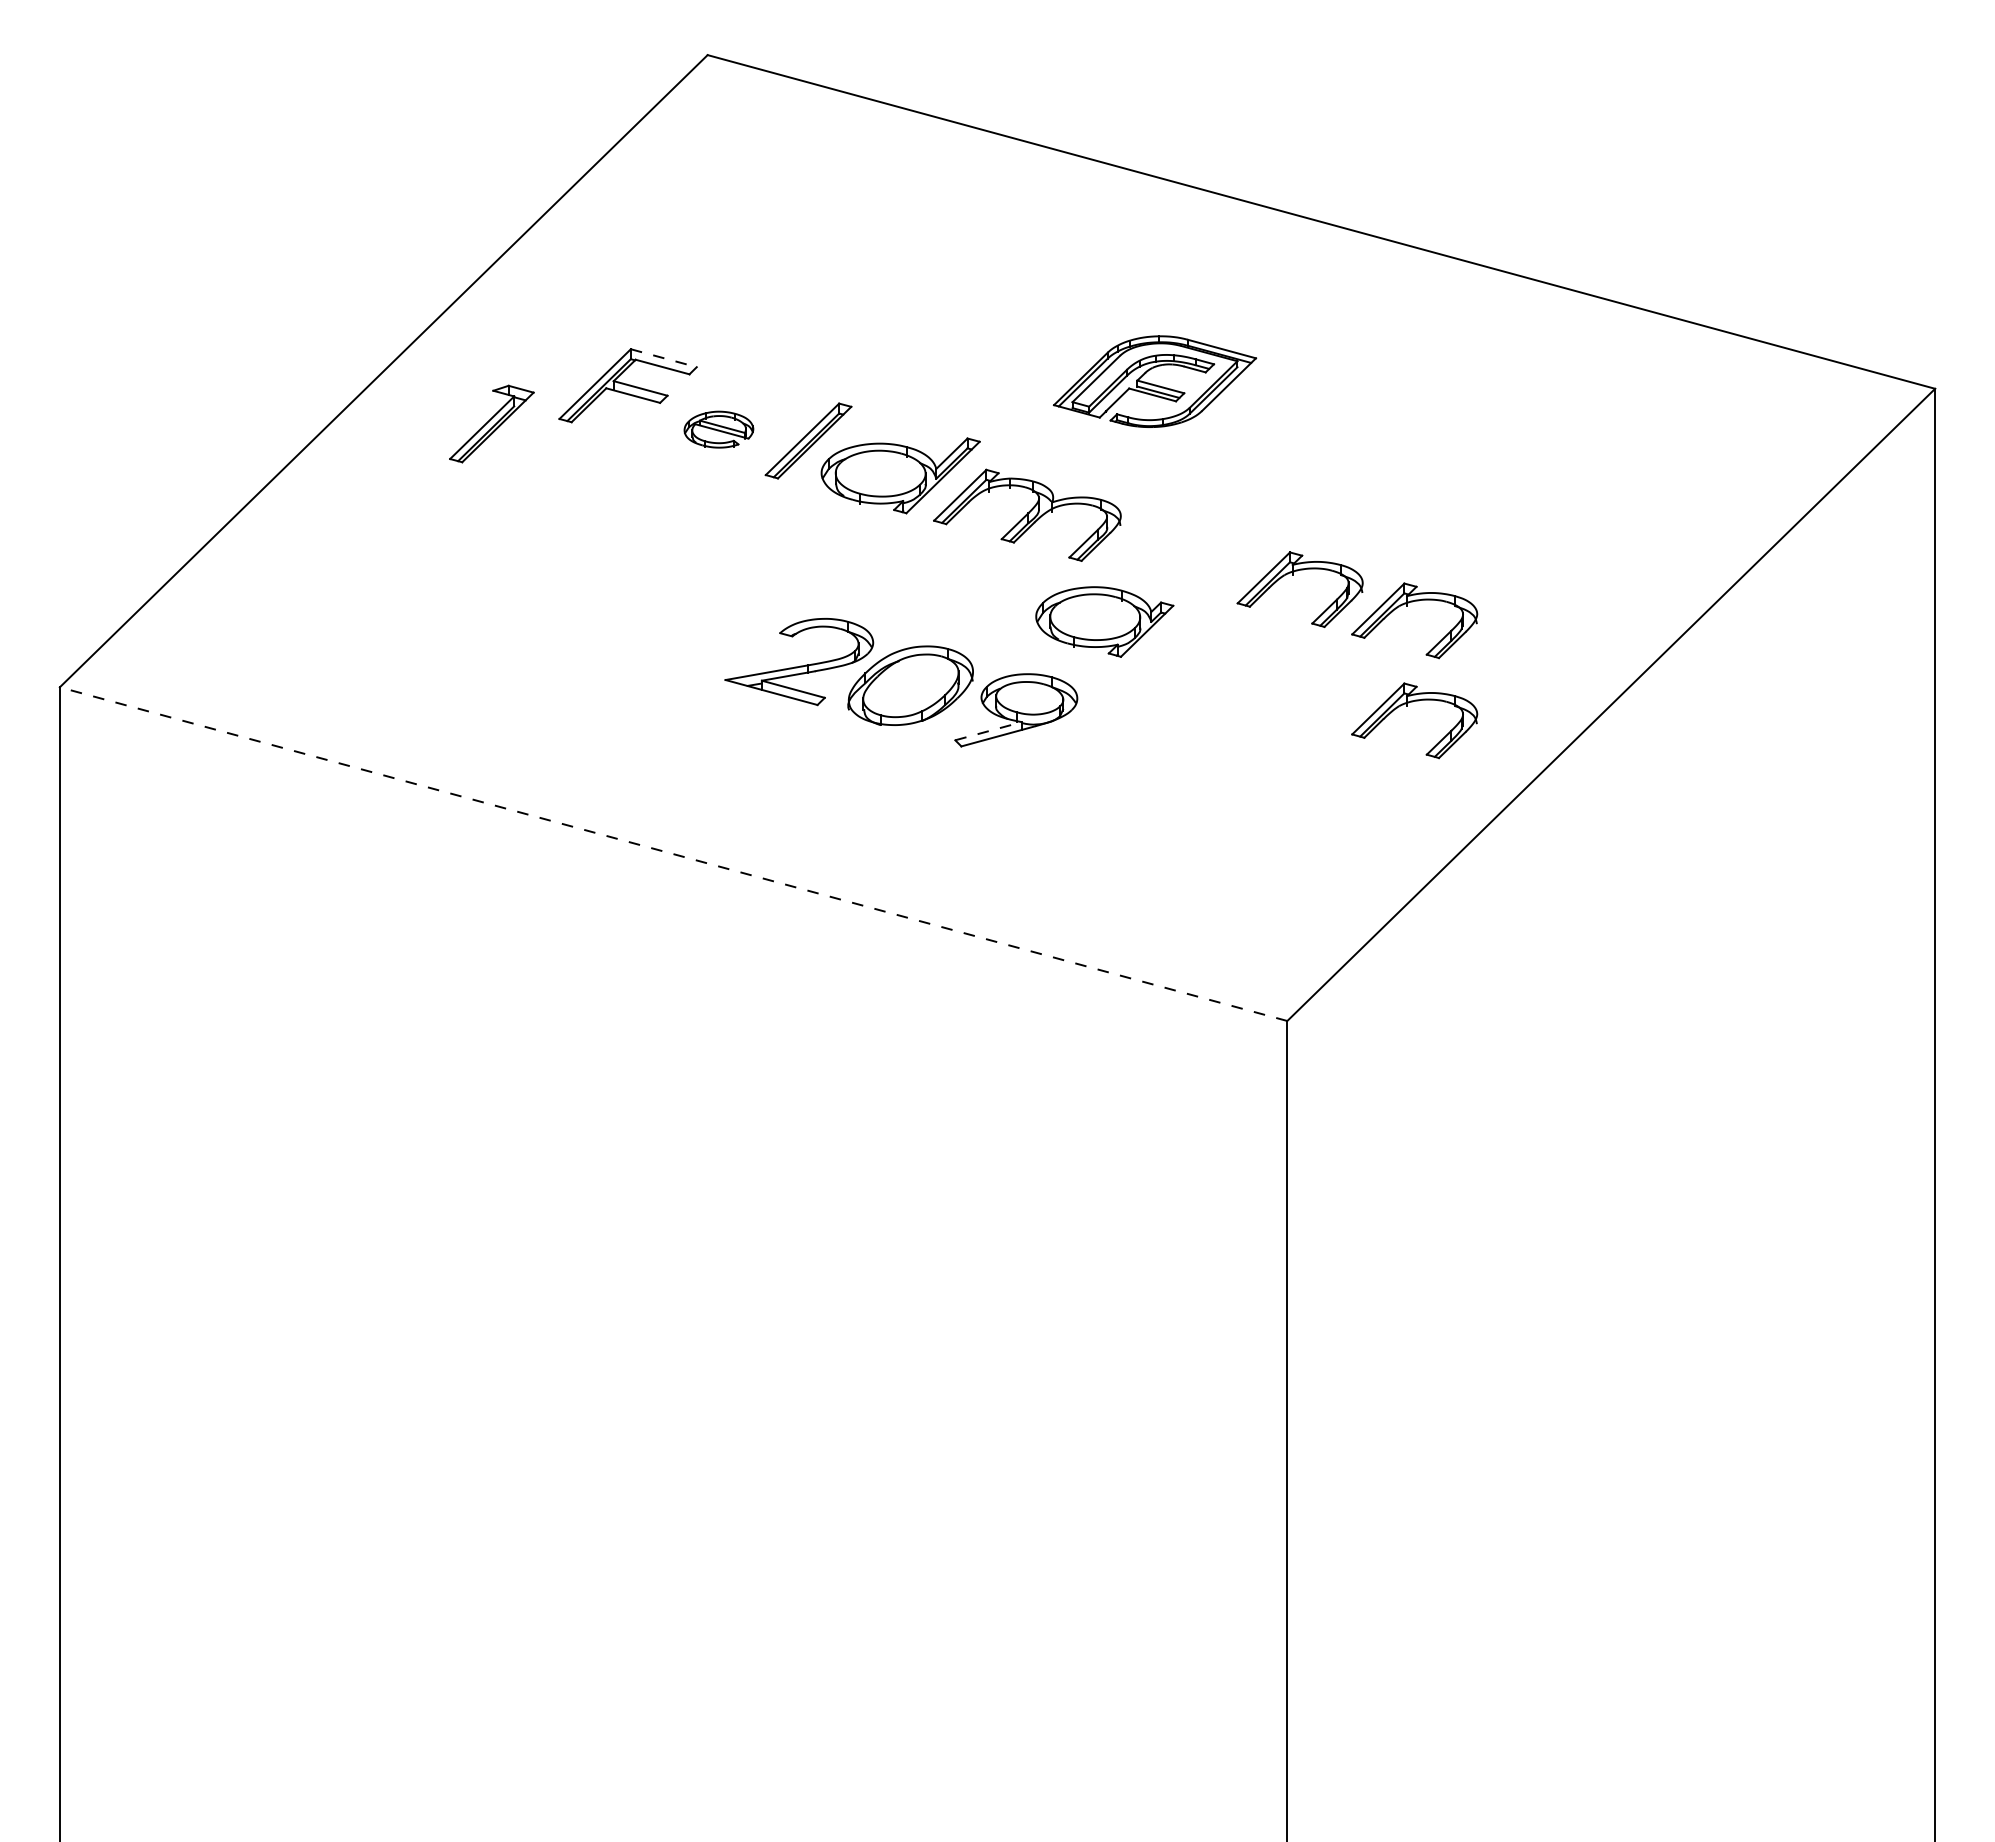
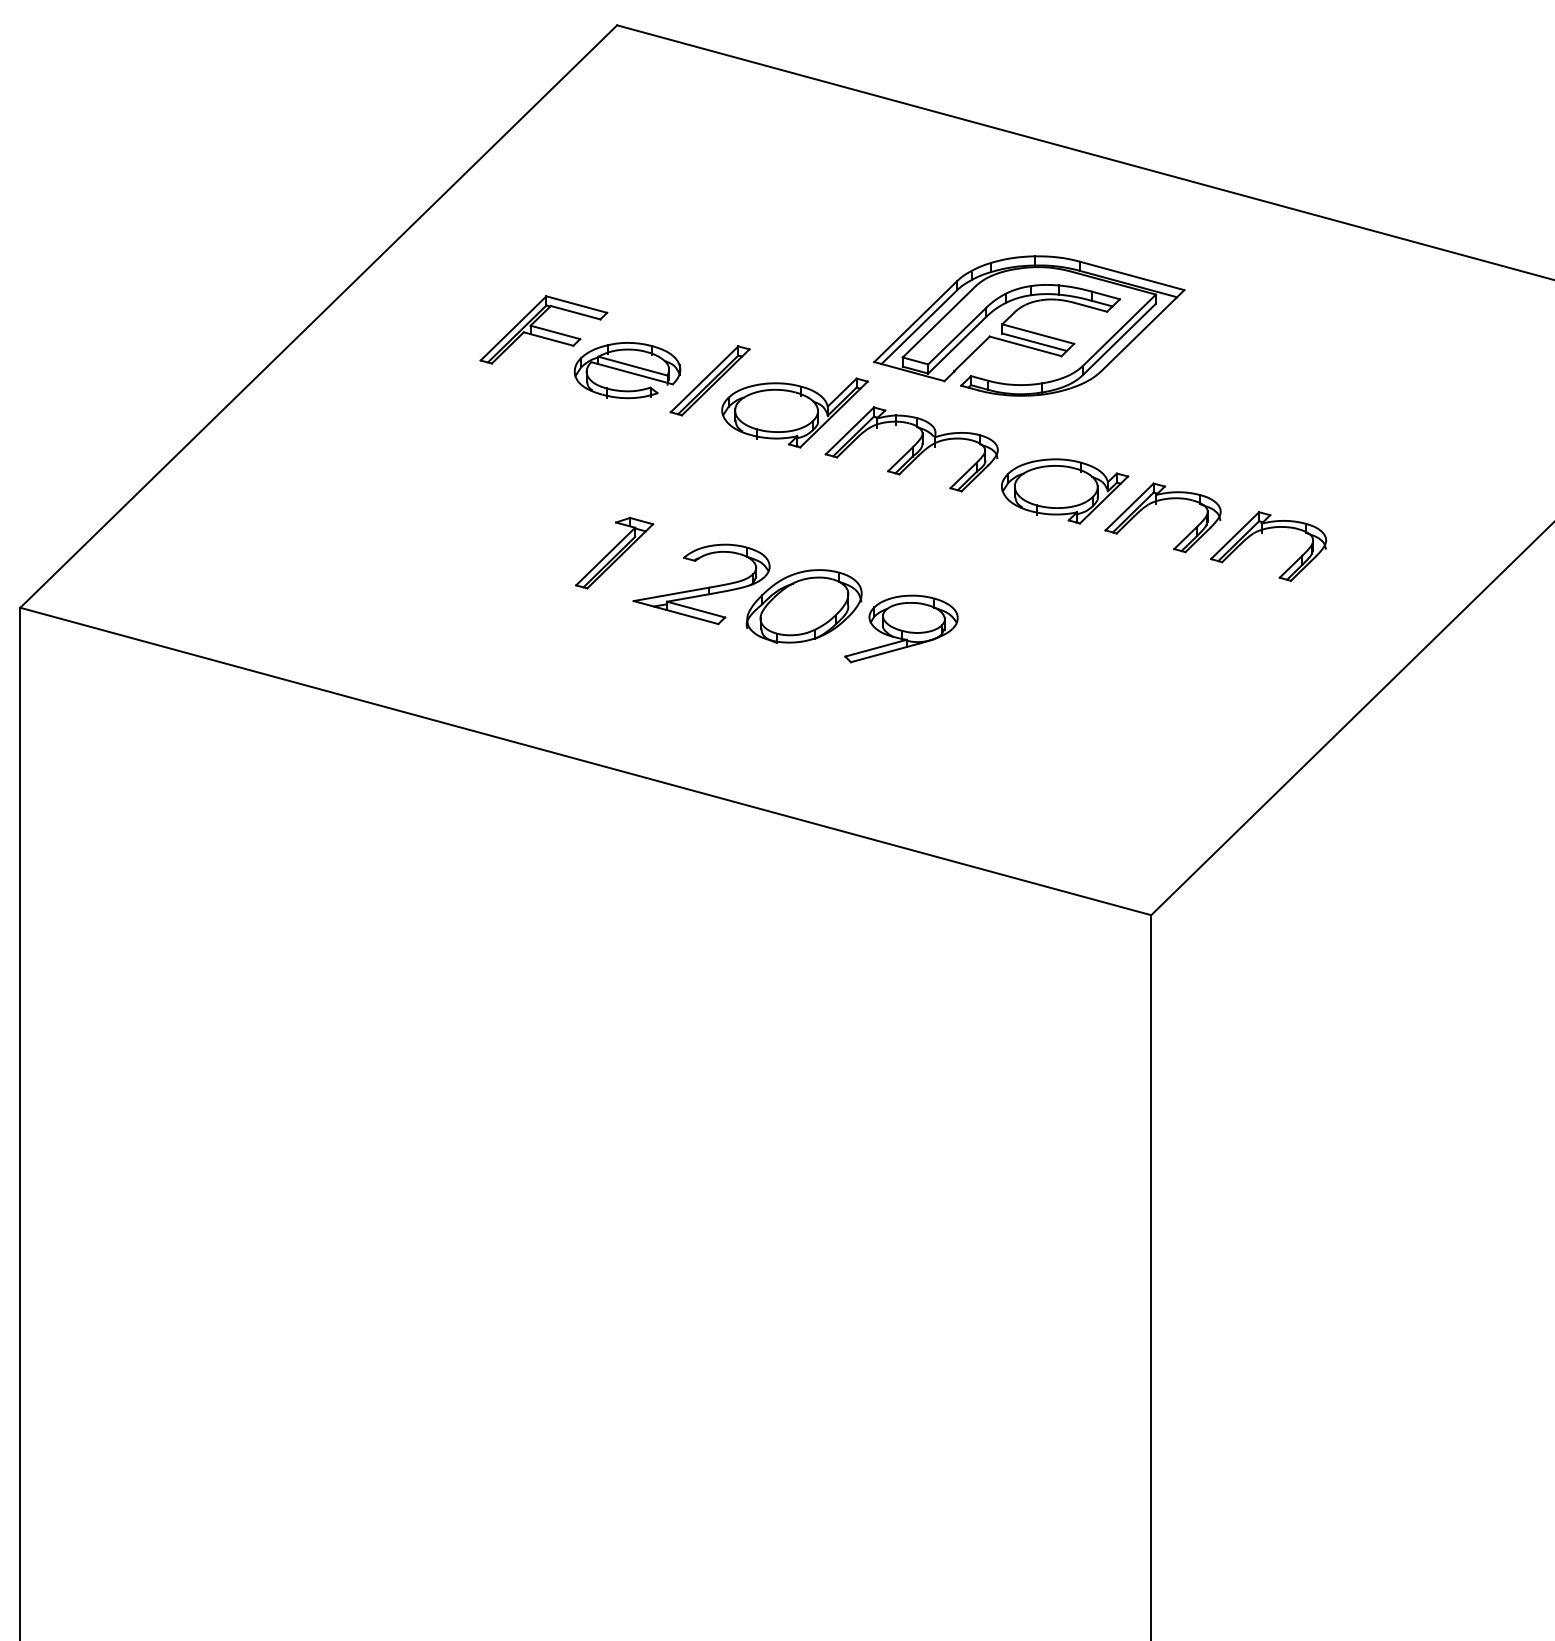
line: (664, 358) -> (577, 304), dashed -> solid
part: (1154, 381) -> (1028, 326), size x1.67
part: (491, 423) -> (614, 552), moved
part: (718, 429) -> (627, 370), size x1.67
part: (1104, 621) -> (1064, 490), moved
part: (1407, 706) -> (1261, 625), removed
line: (988, 731) -> (875, 648), dashed -> solid
line: (673, 854) -> (585, 761), dashed -> solid

